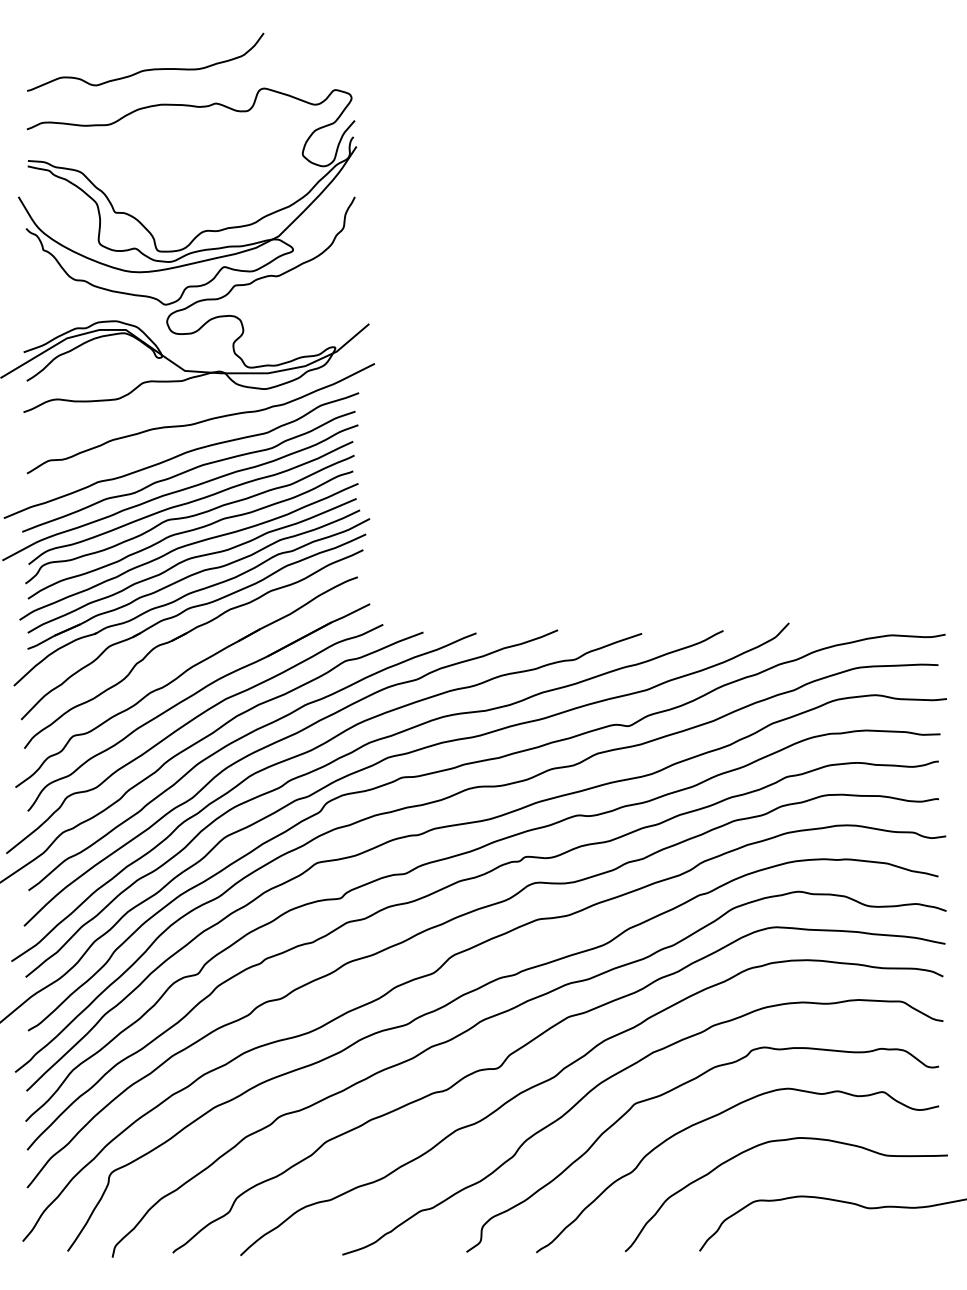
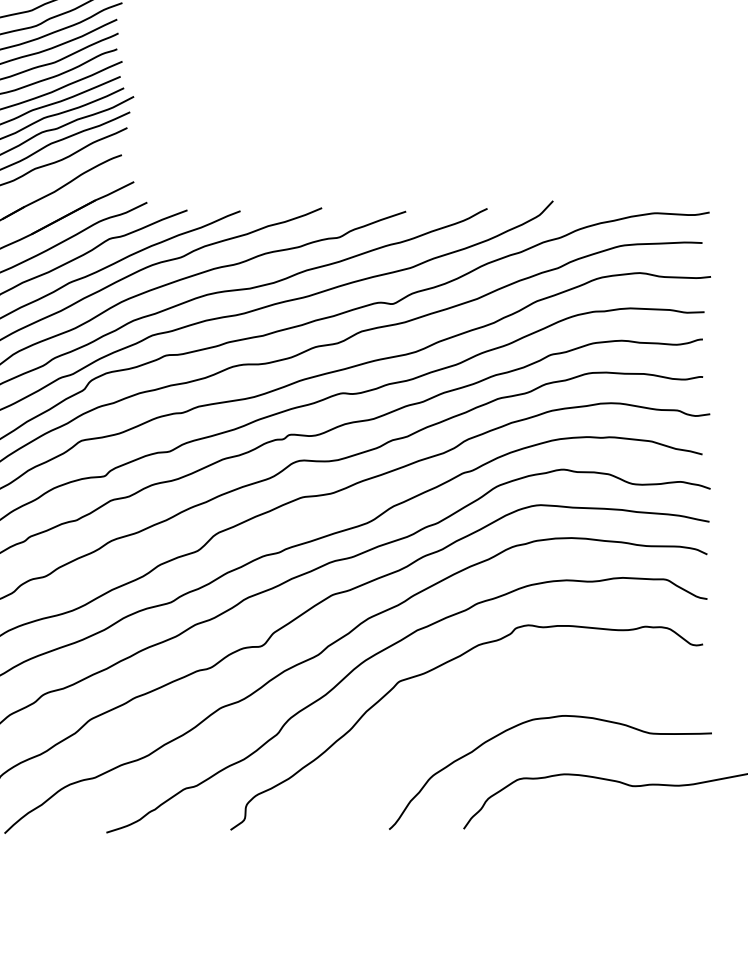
curve: (714, 1117) -> (478, 695), removed

